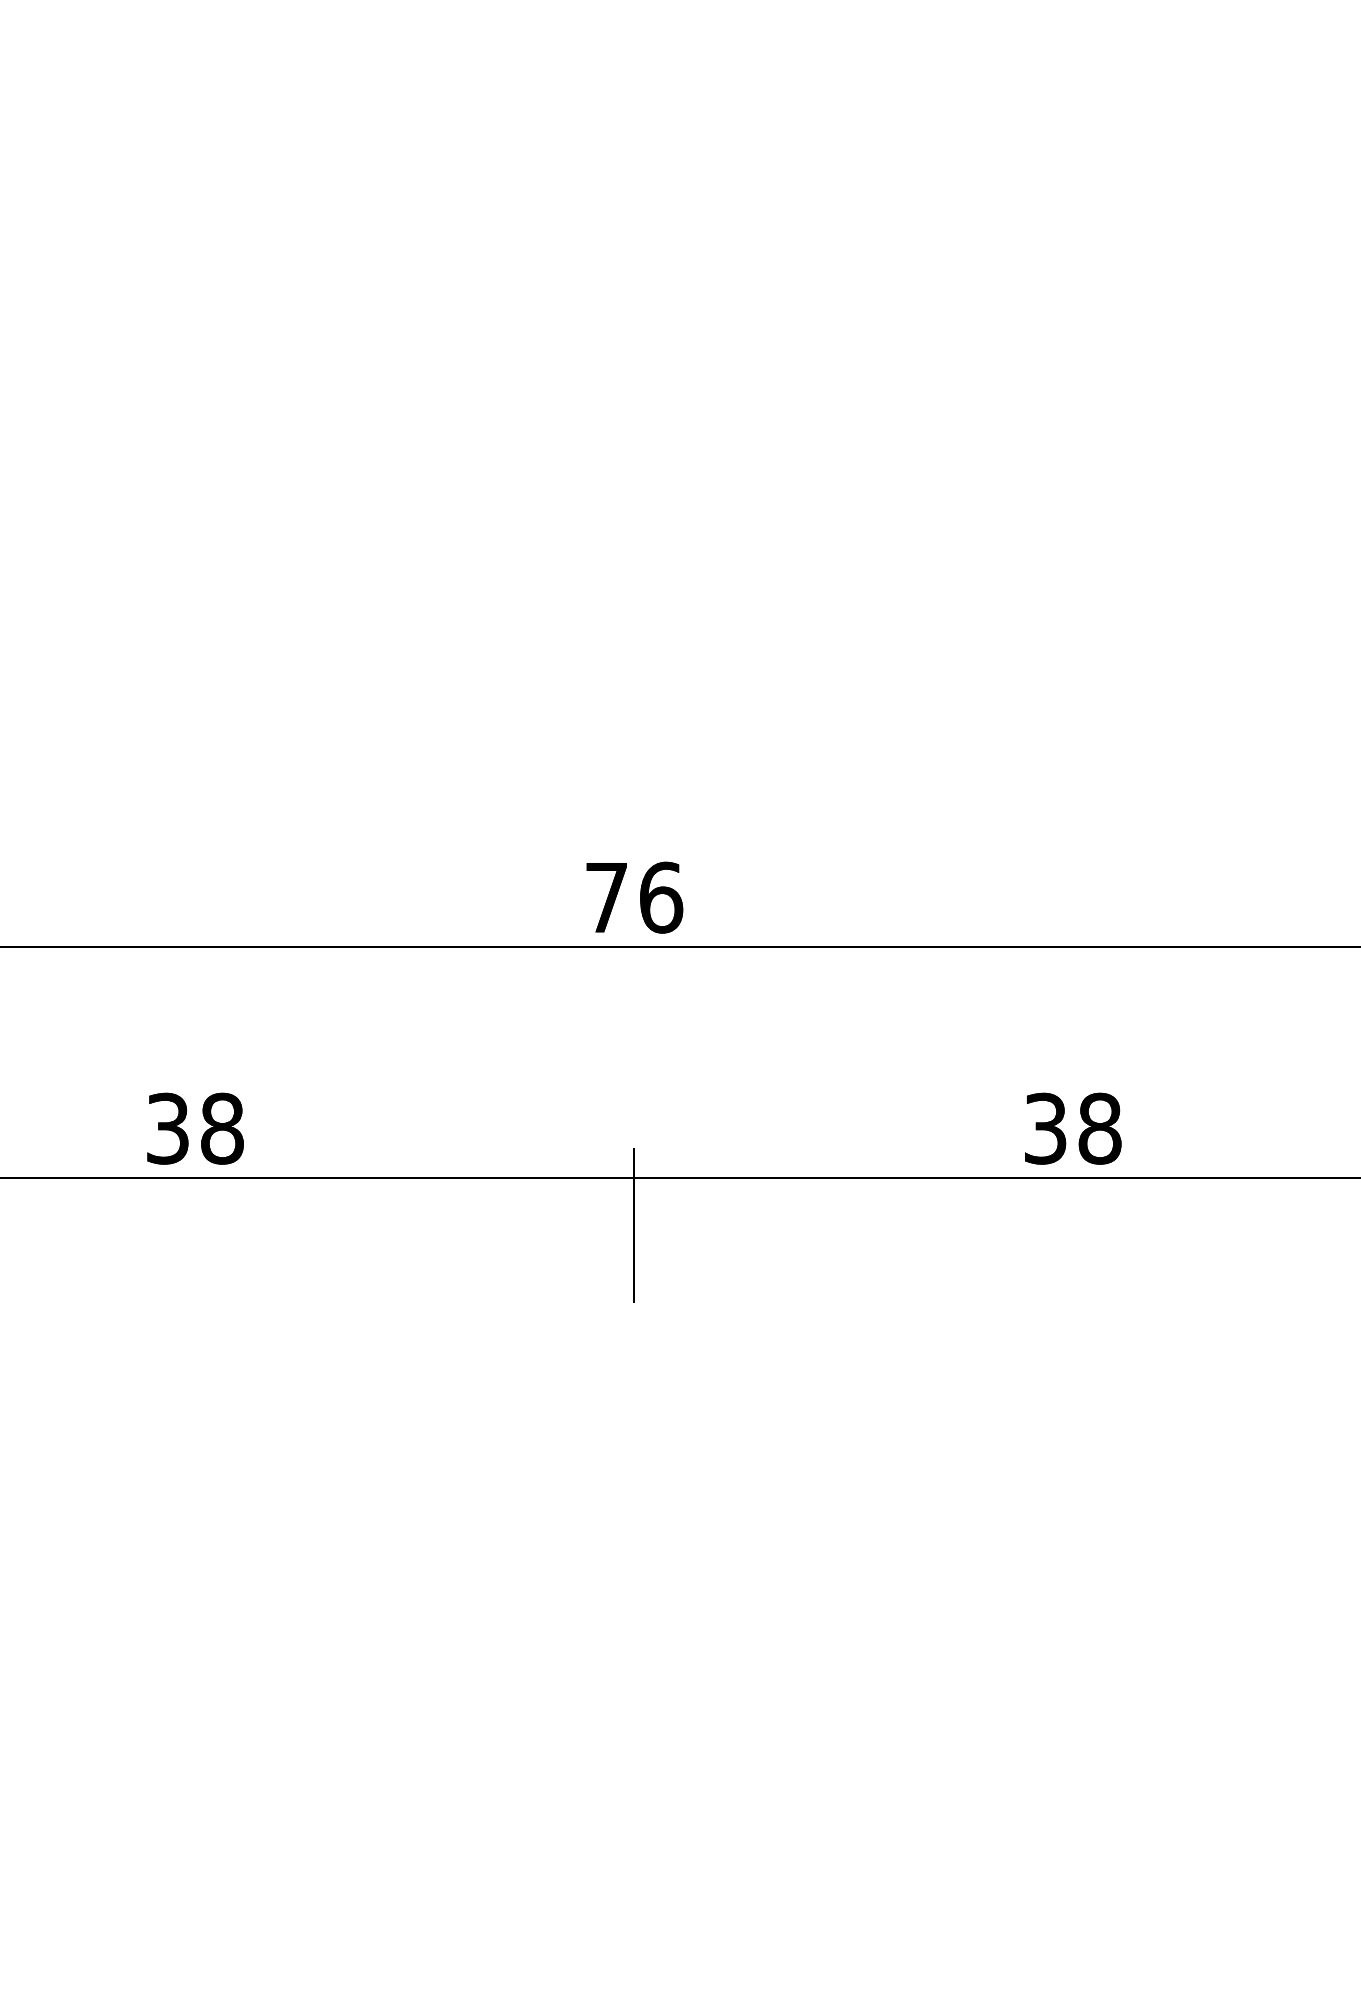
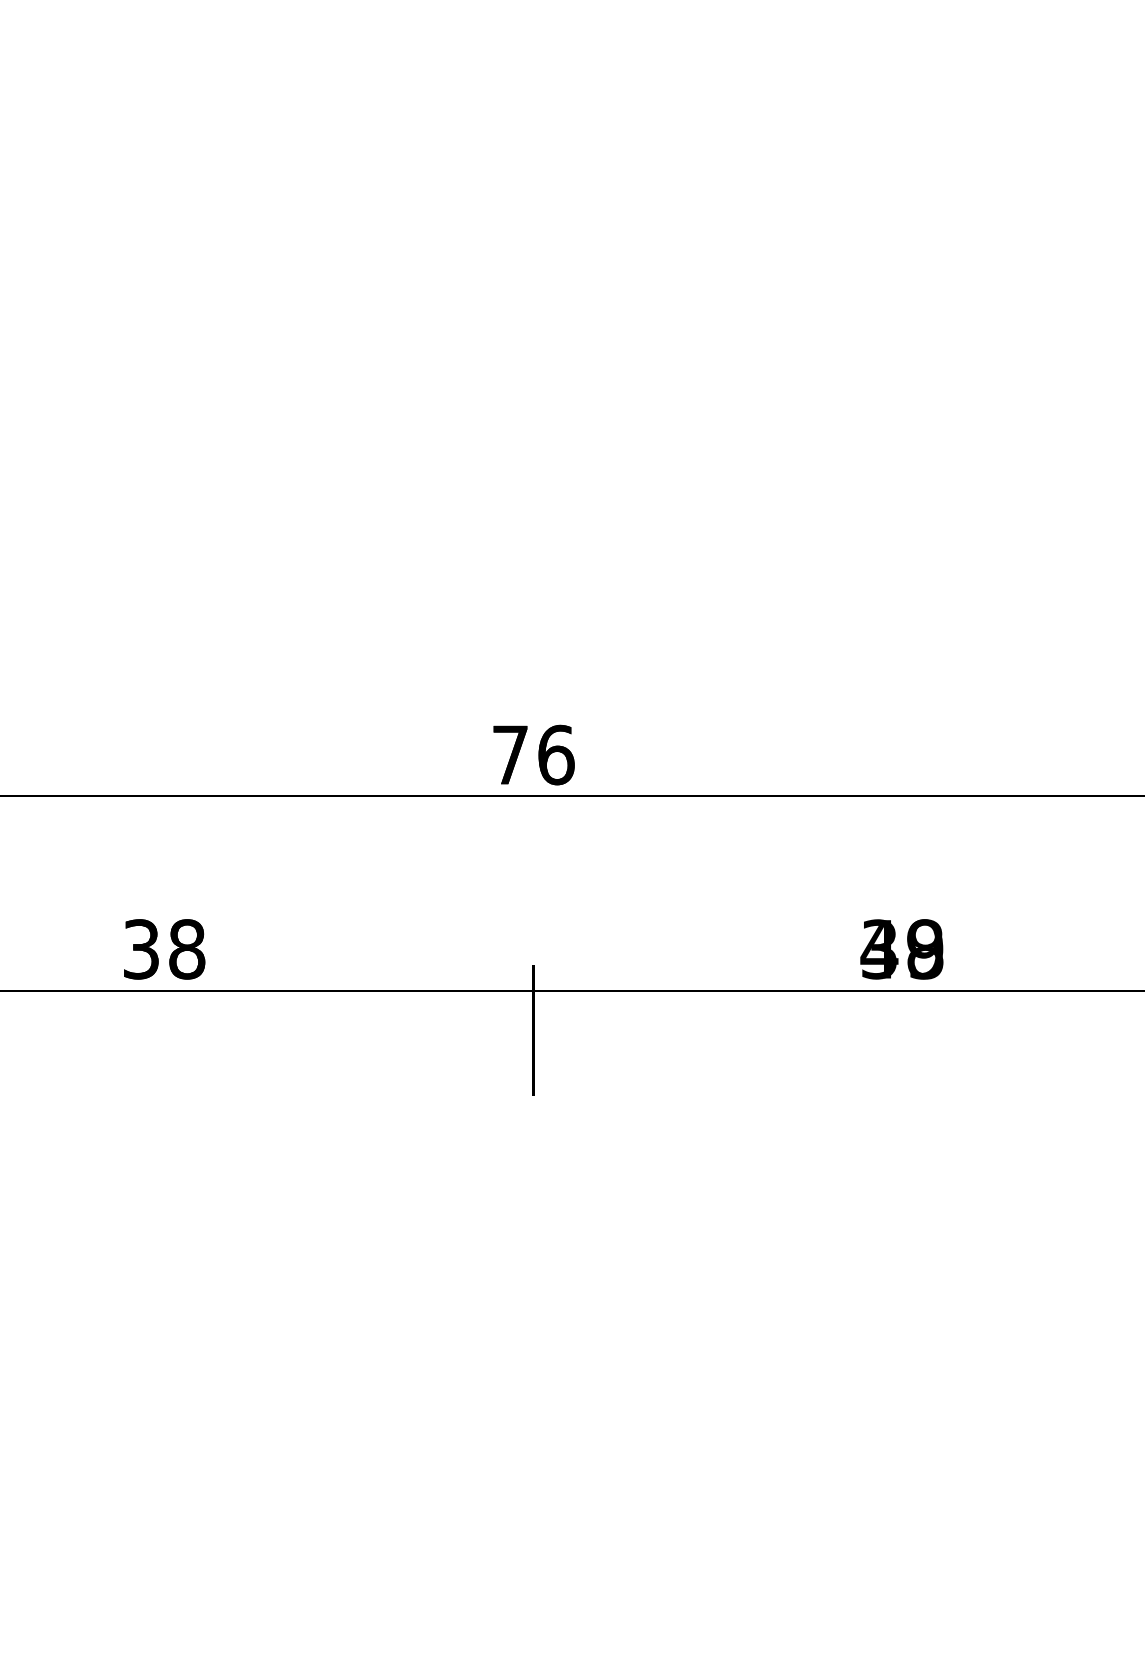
text: (1071, 1128) -> (901, 949), 38 -> 49

